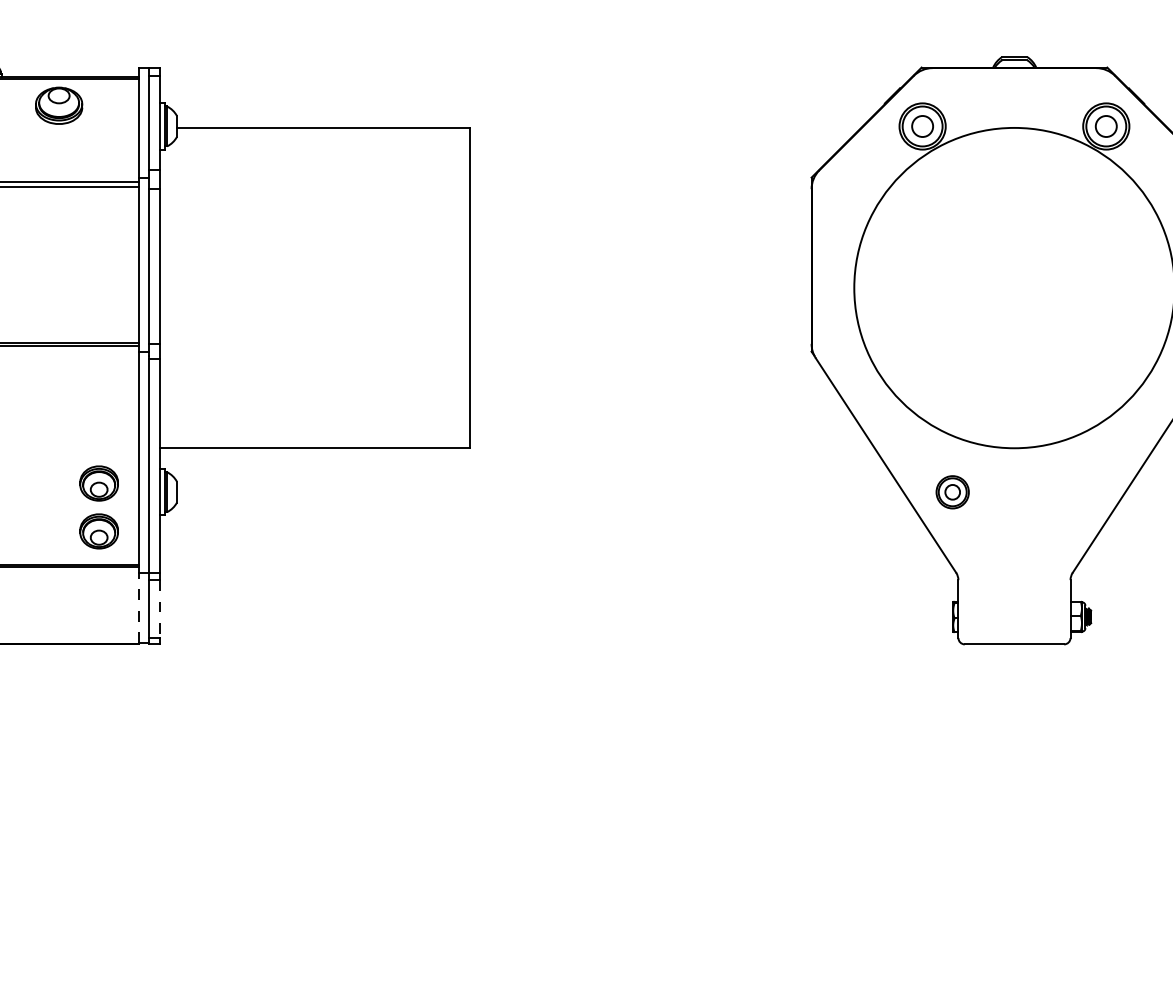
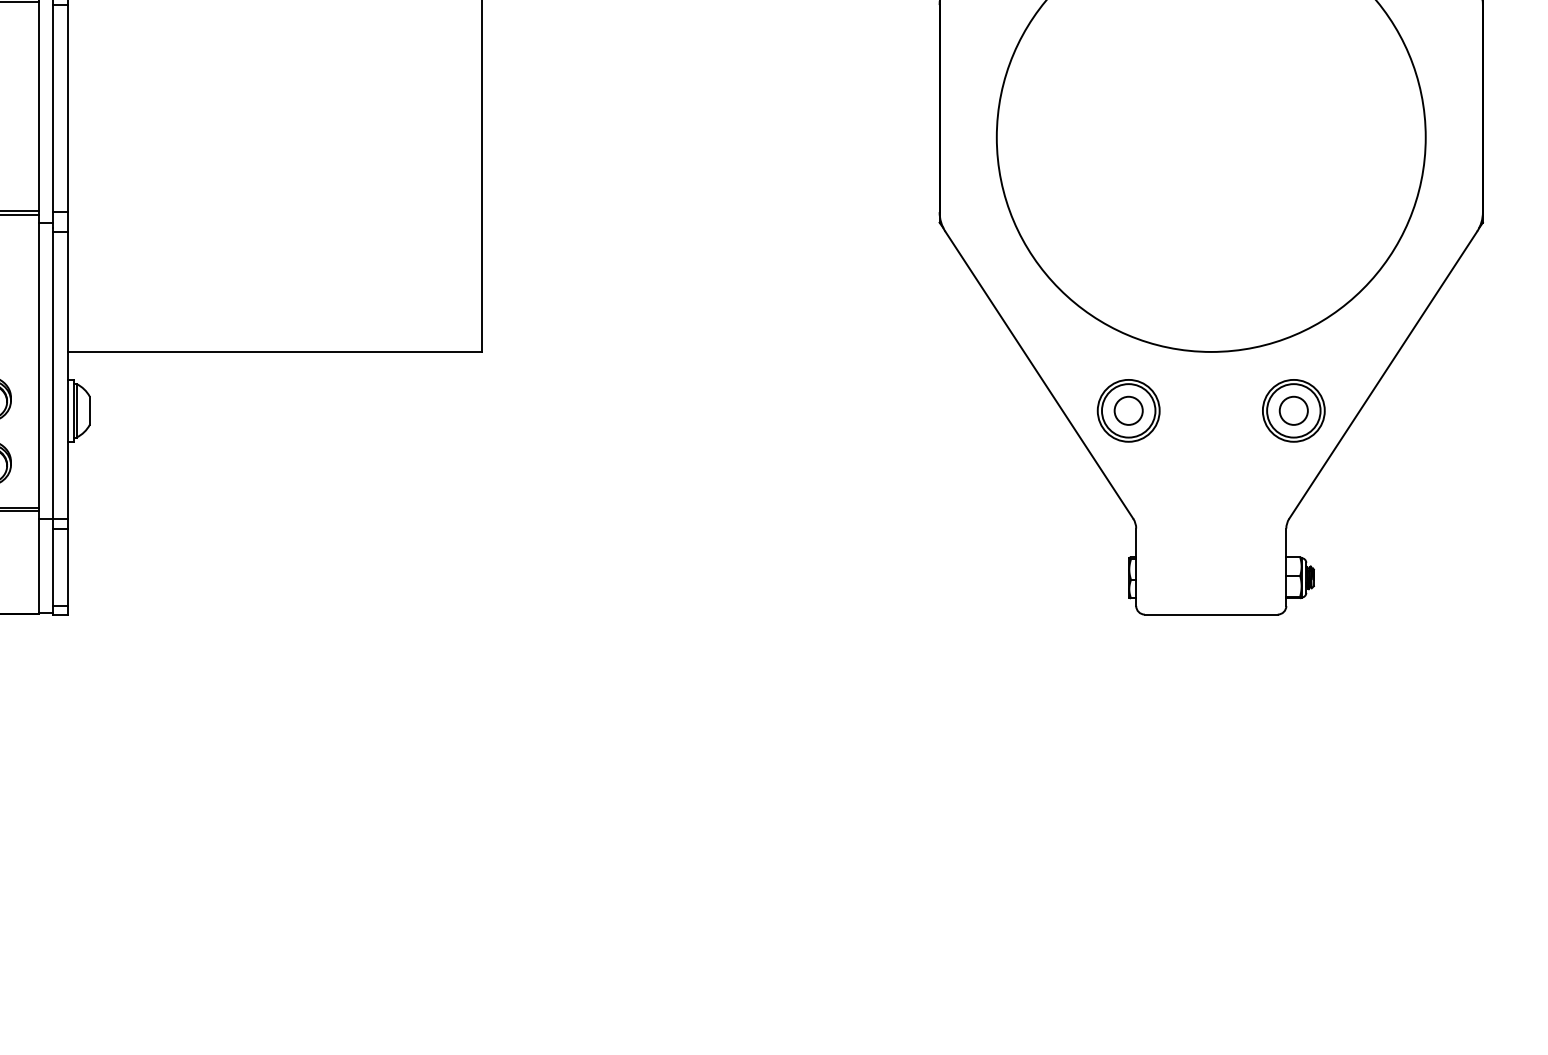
part: (952, 492) -> (1128, 411), size x1.43
part: (1076, 492) -> (1294, 411), added
line: (139, 607) -> (39, 565), dashed -> solid
line: (160, 609) -> (67, 567), dashed -> solid

